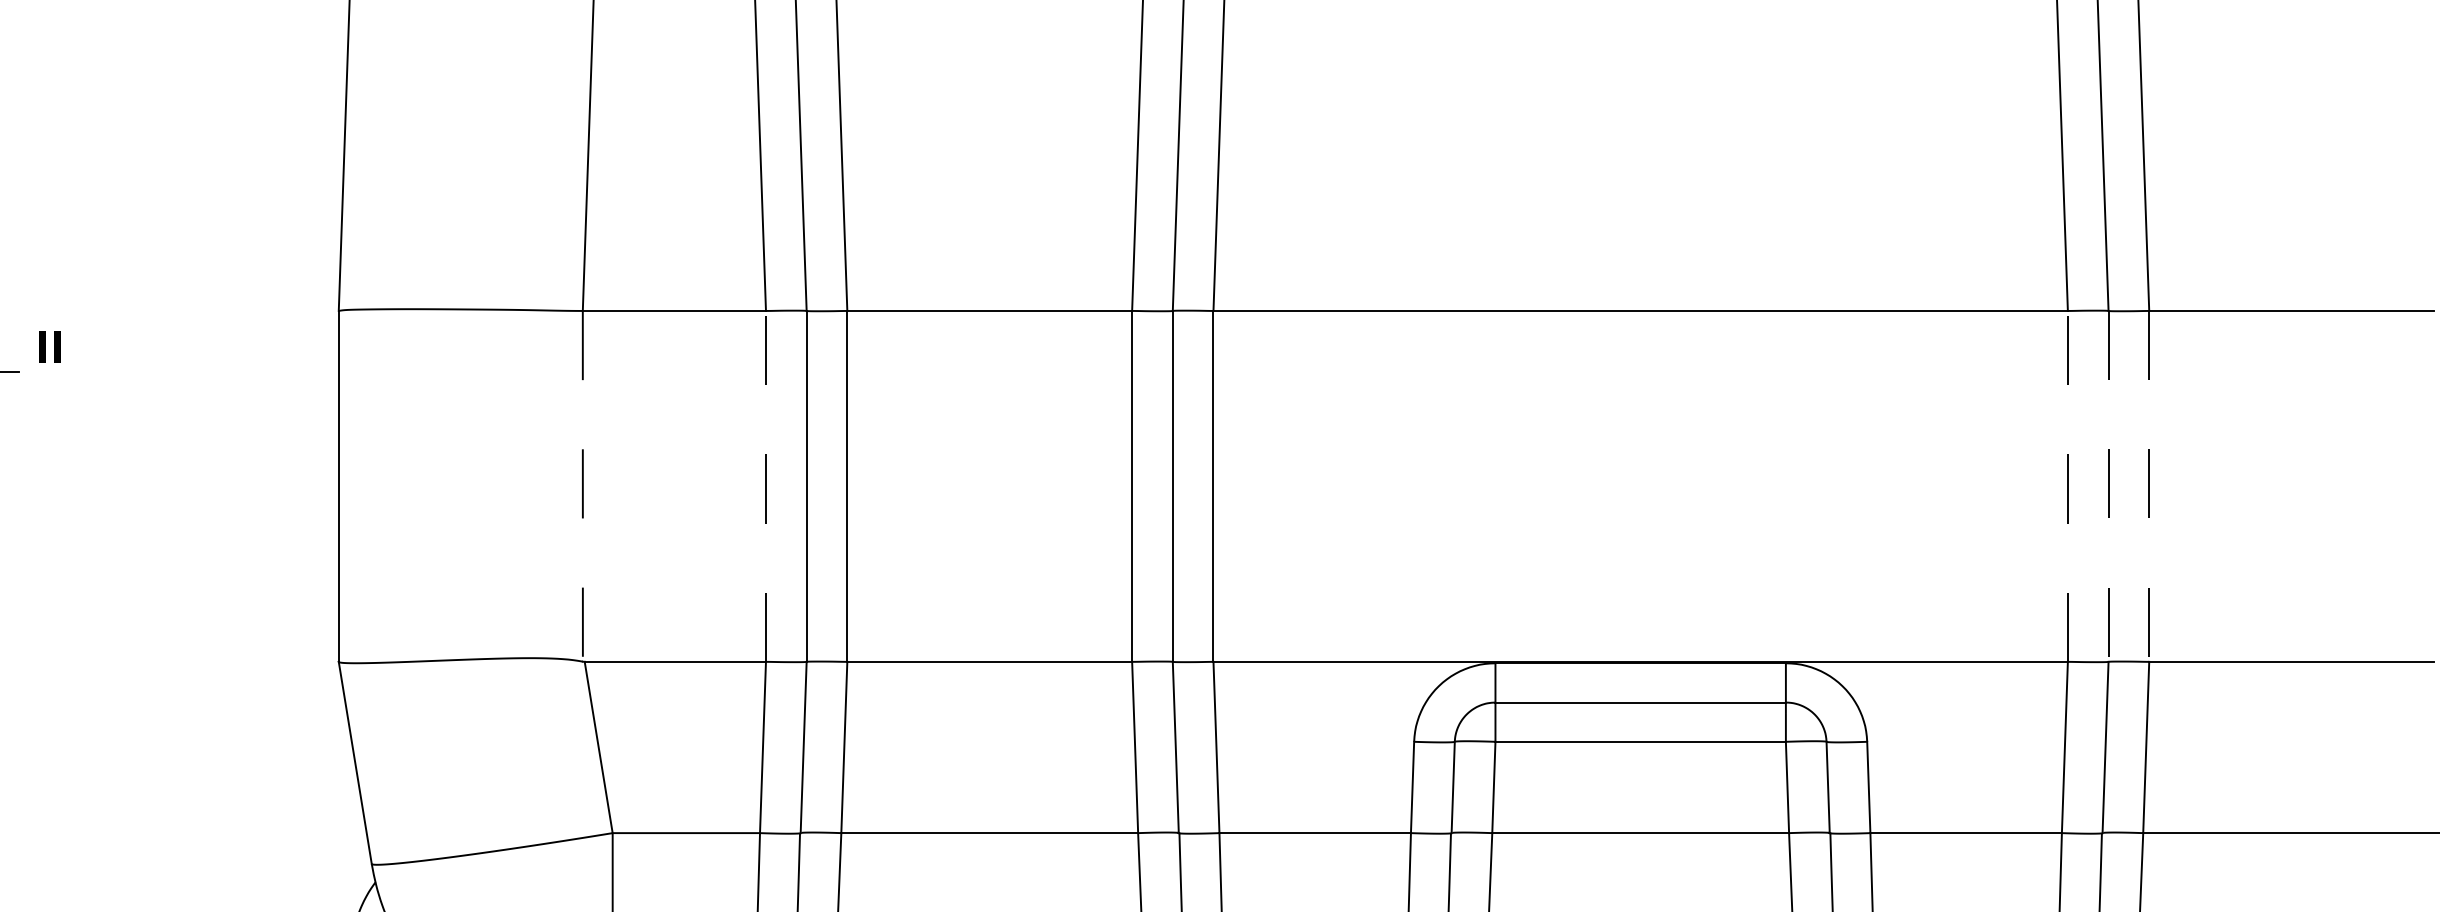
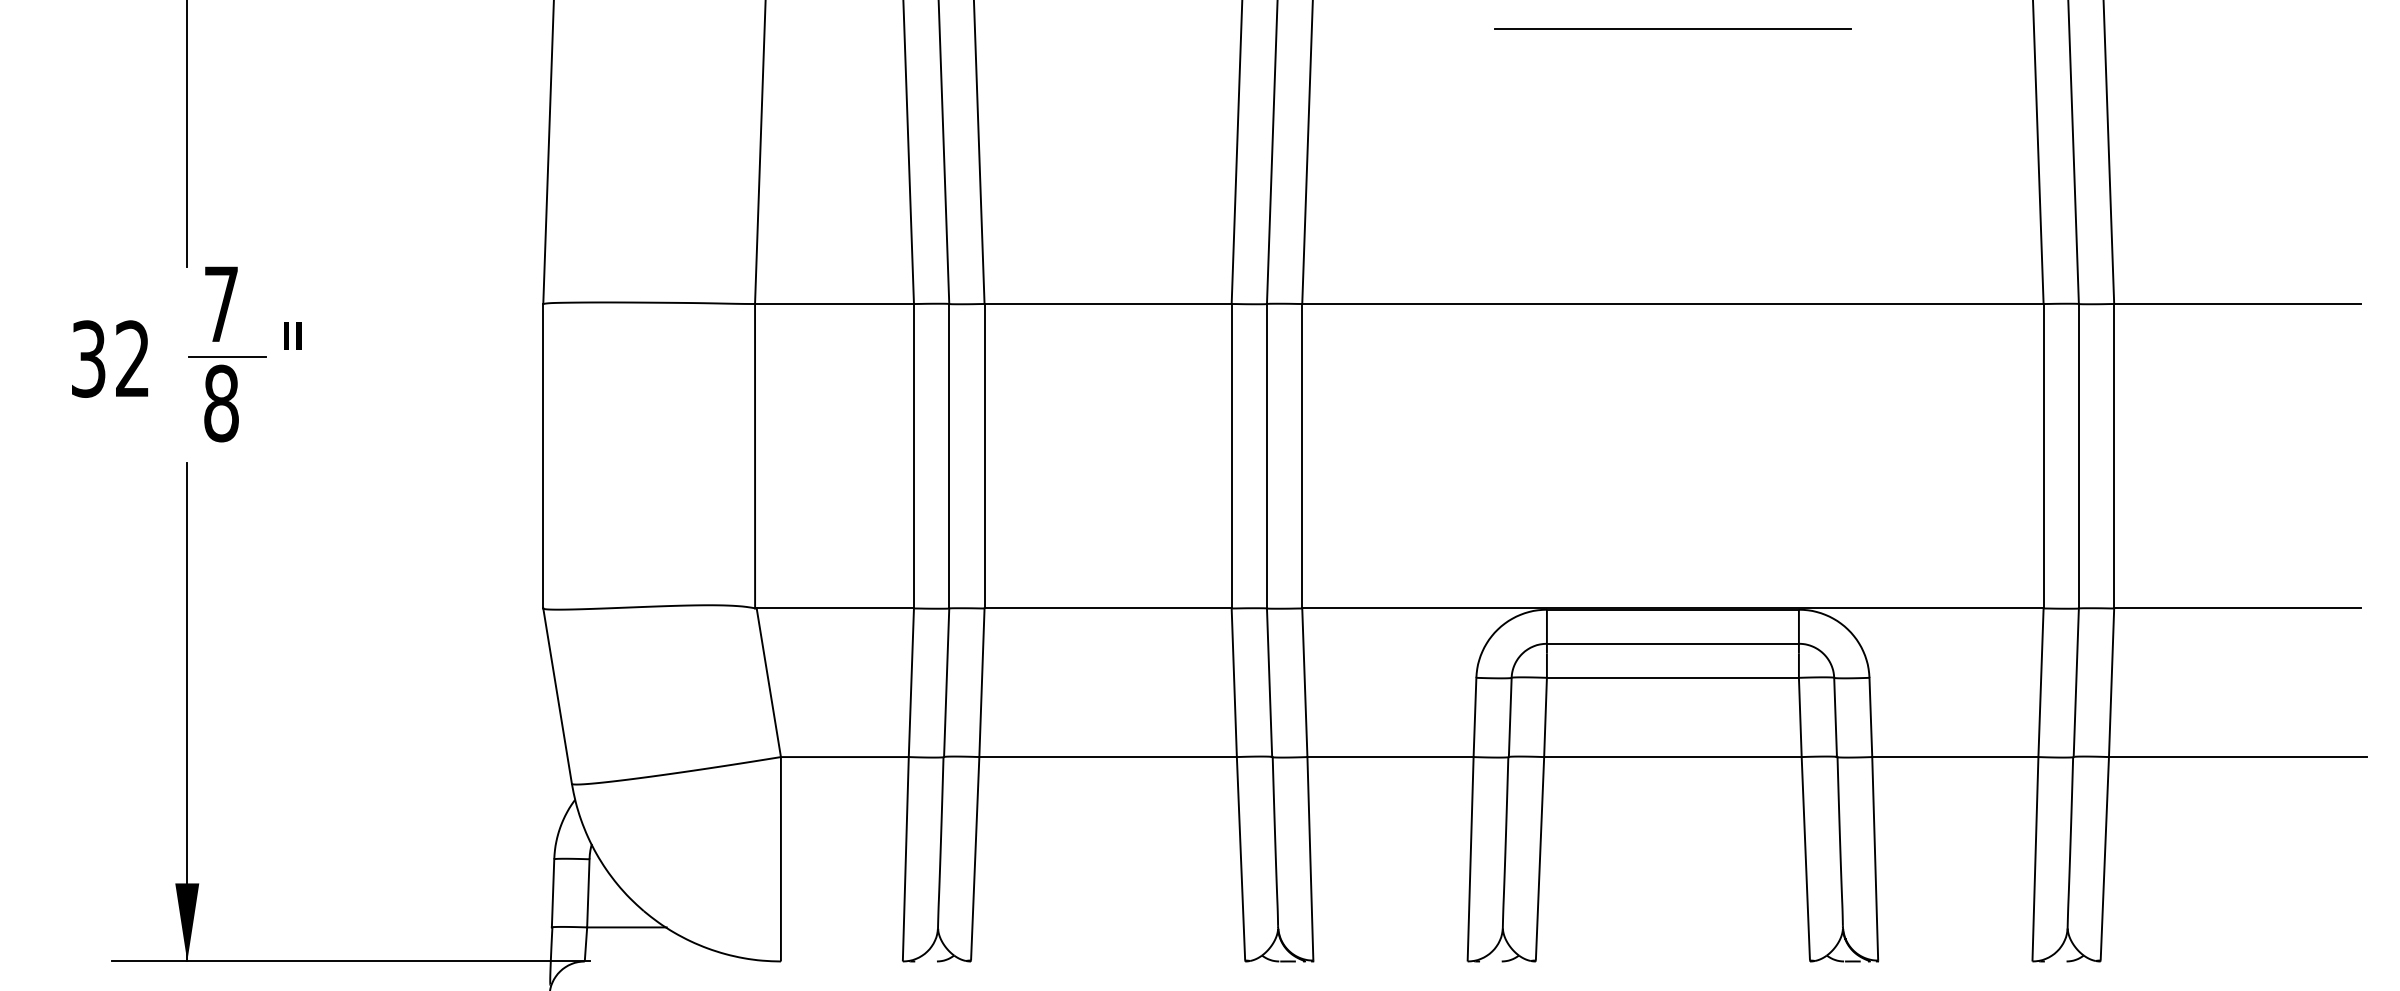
line: (765, 485) -> (913, 455), dashed -> solid
line: (2067, 485) -> (2043, 455), dashed -> solid
line: (583, 486) -> (755, 456), dashed -> solid
line: (2108, 486) -> (2078, 456), dashed -> solid
line: (2149, 486) -> (2114, 456), dashed -> solid

